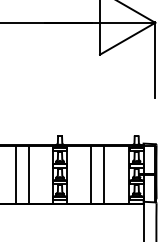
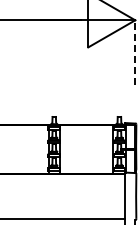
line: (155, 59) -> (135, 51), solid -> dashed
line: (15, 174) -> (16, 149), removed
line: (28, 174) -> (27, 149), removed
line: (90, 174) -> (80, 149), removed
line: (105, 174) -> (92, 149), removed

